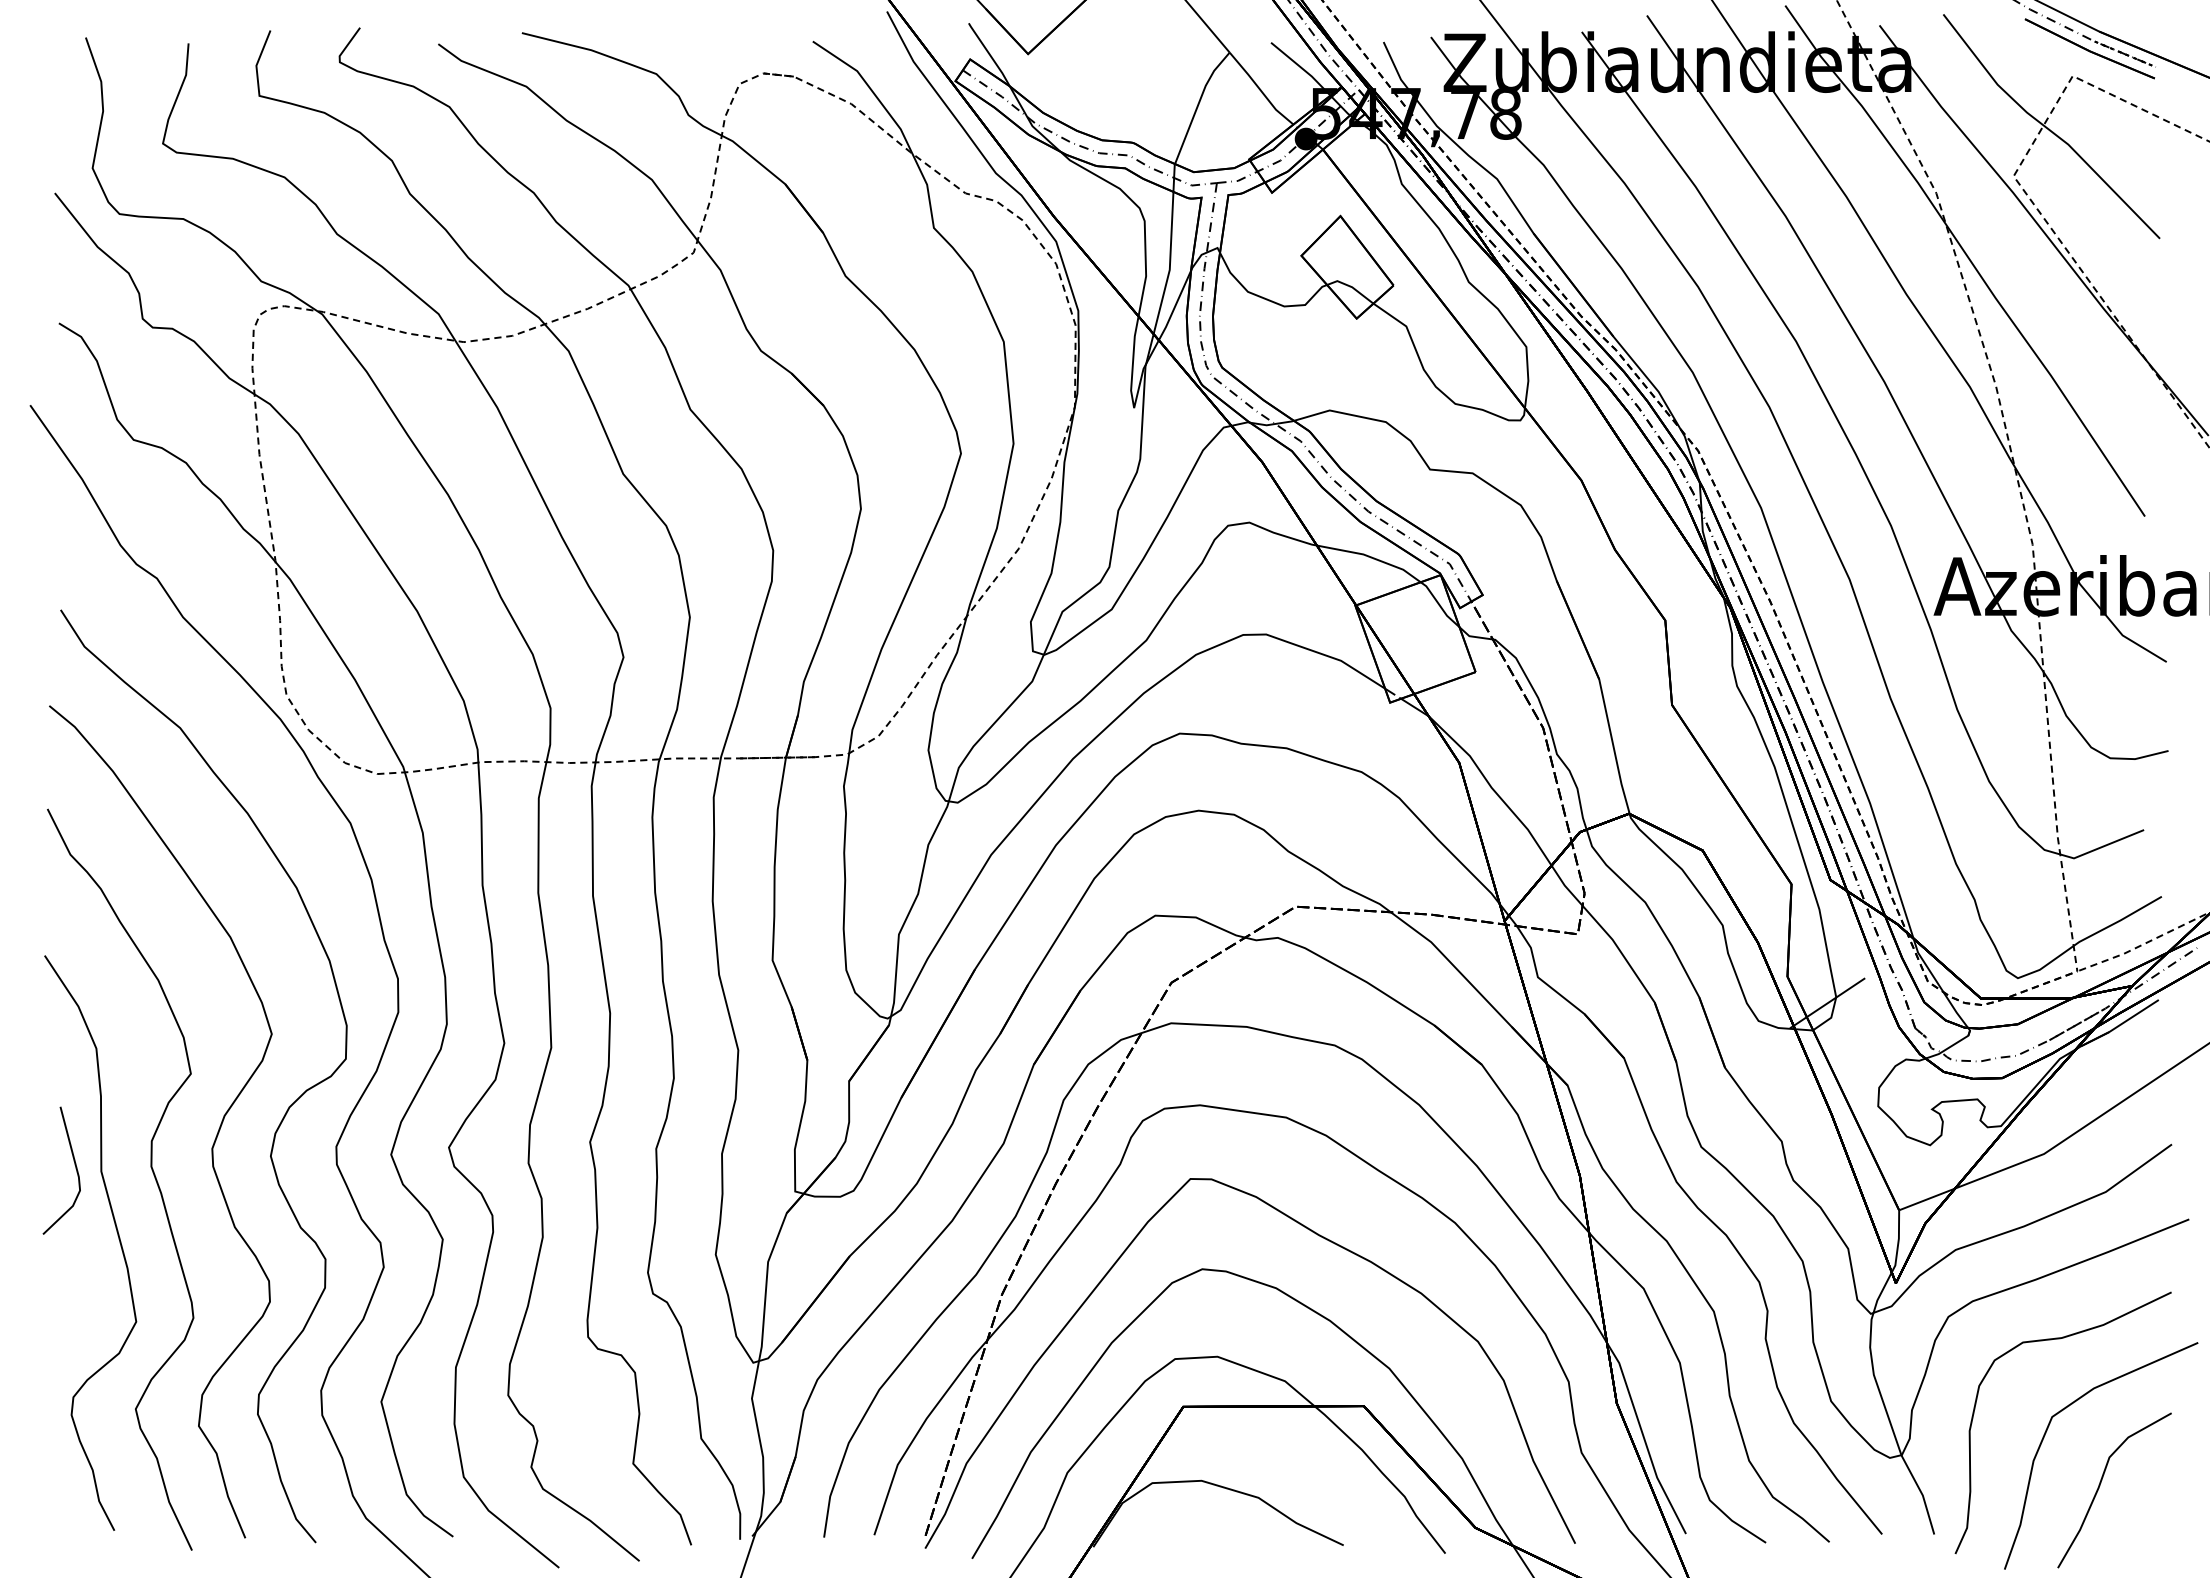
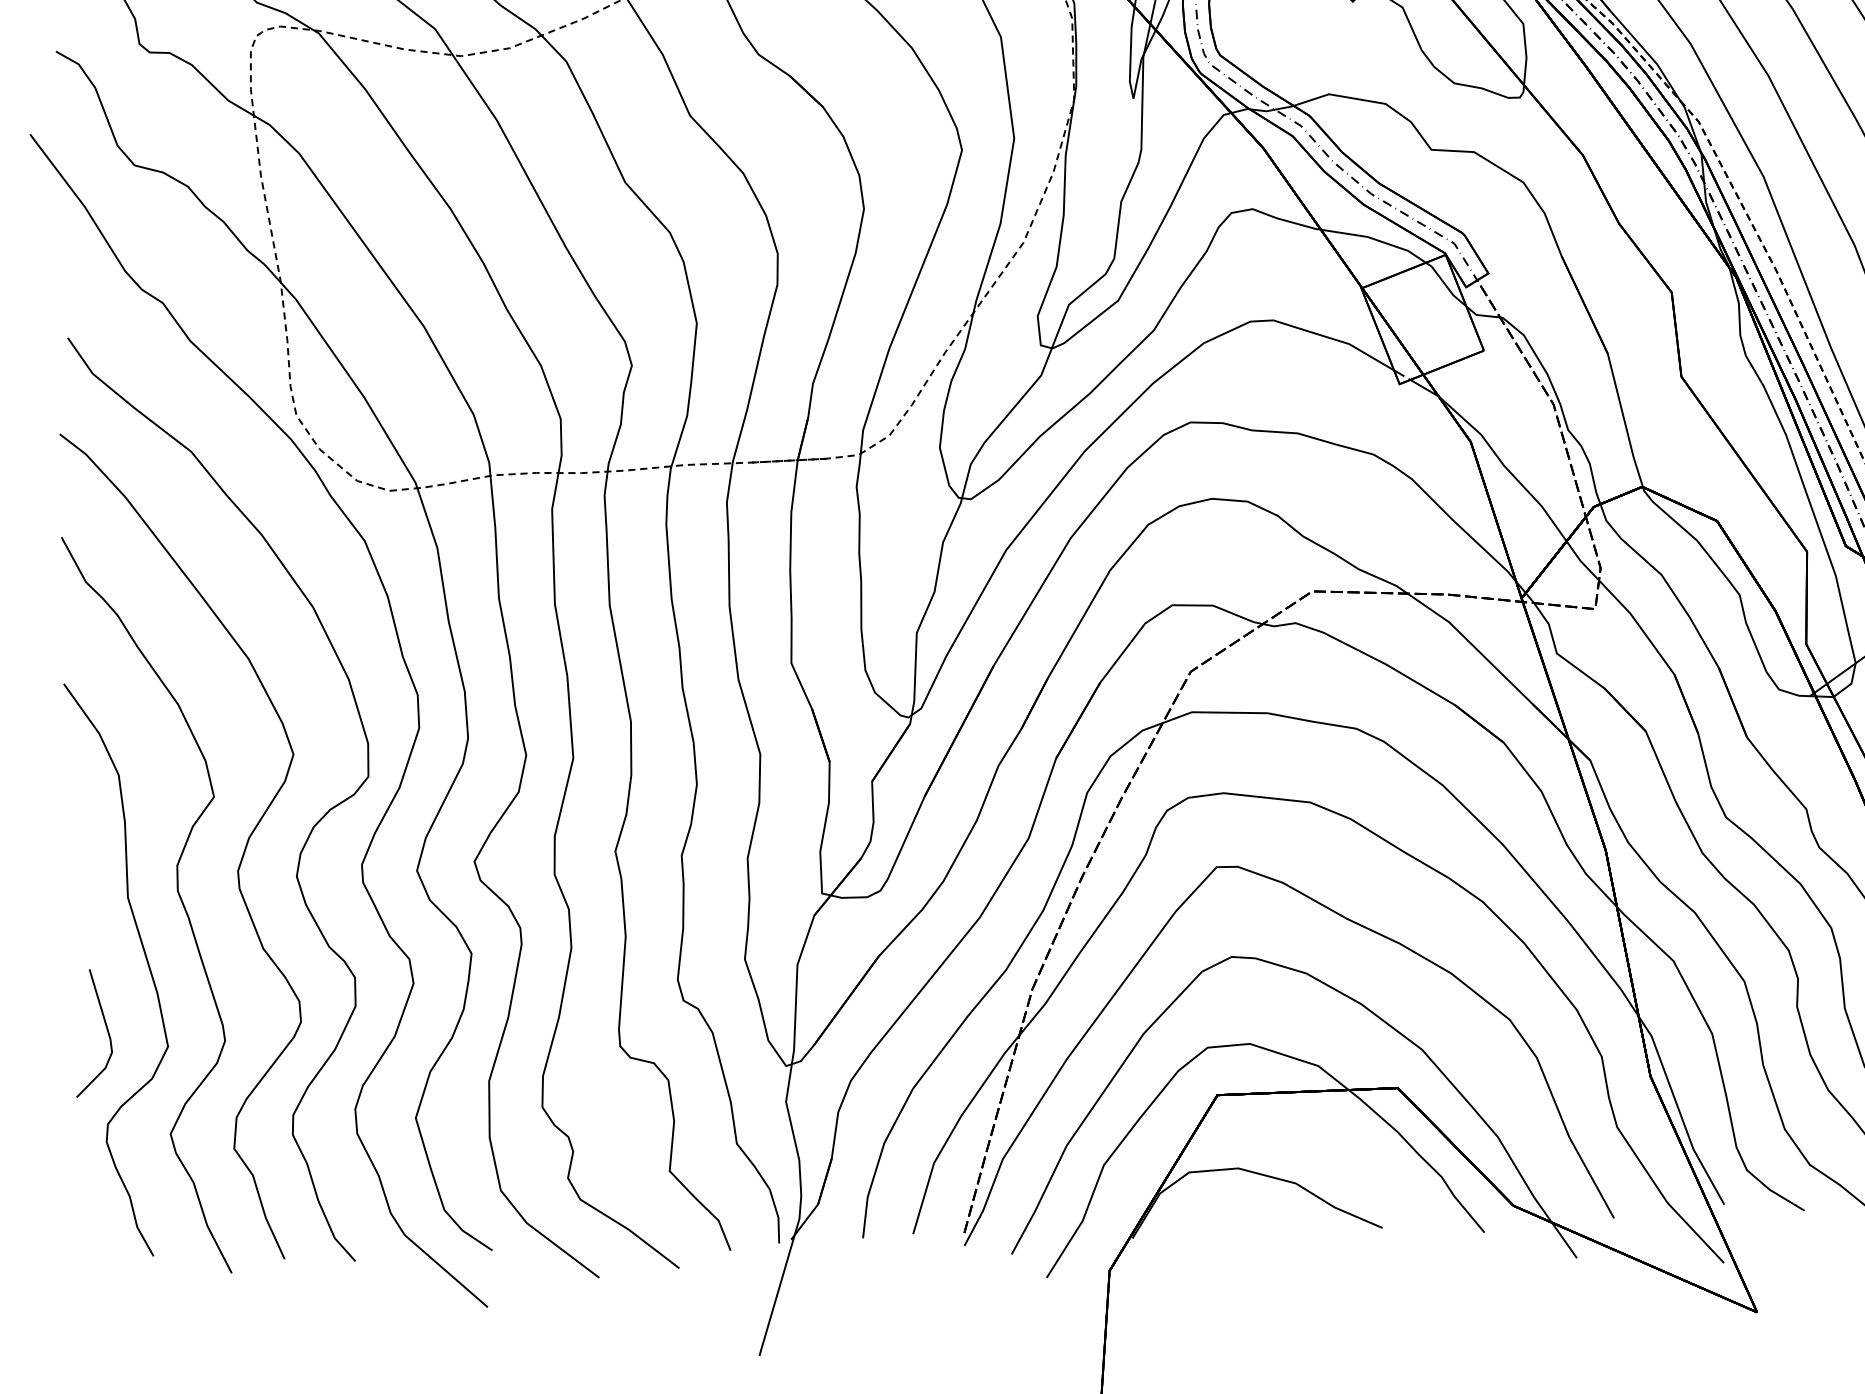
line: (74, 1165) -> (105, 1027), moved

